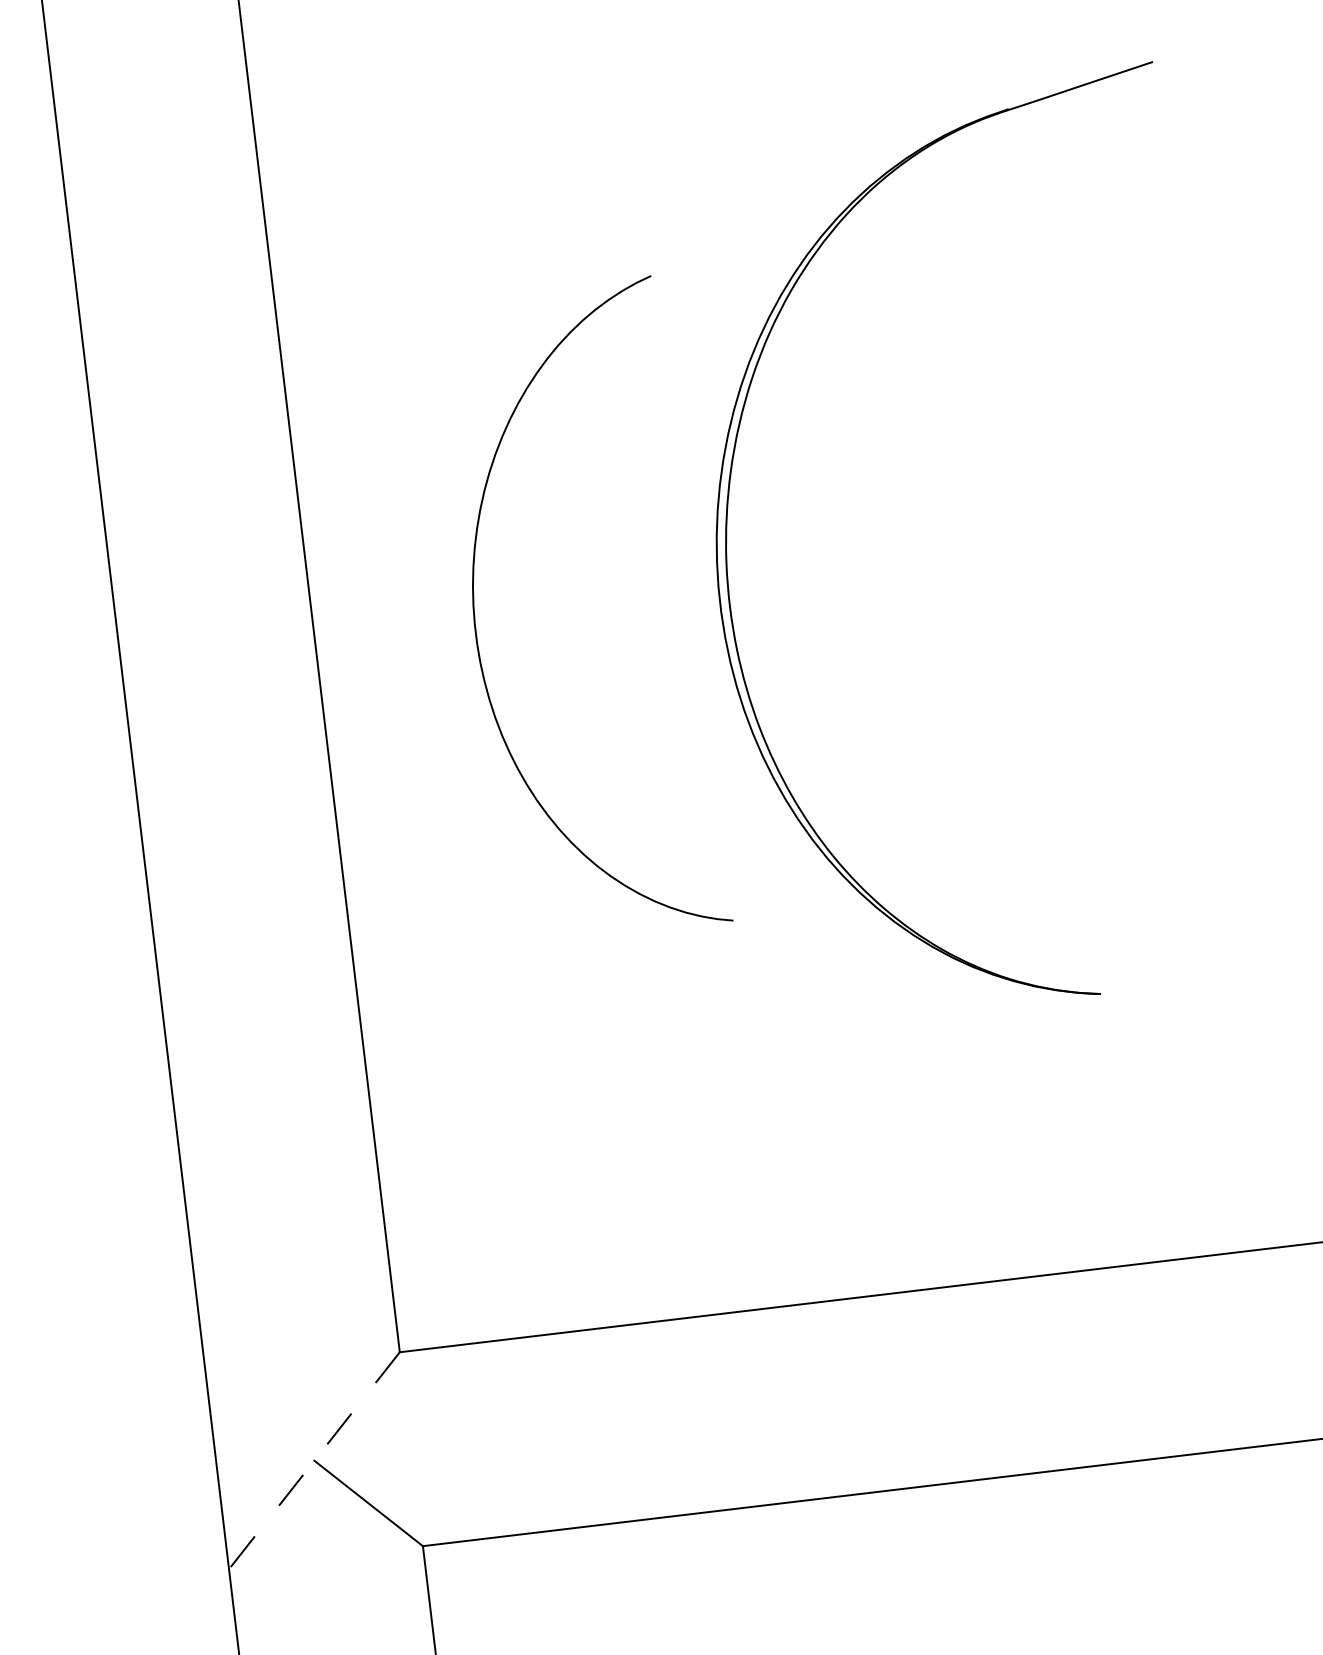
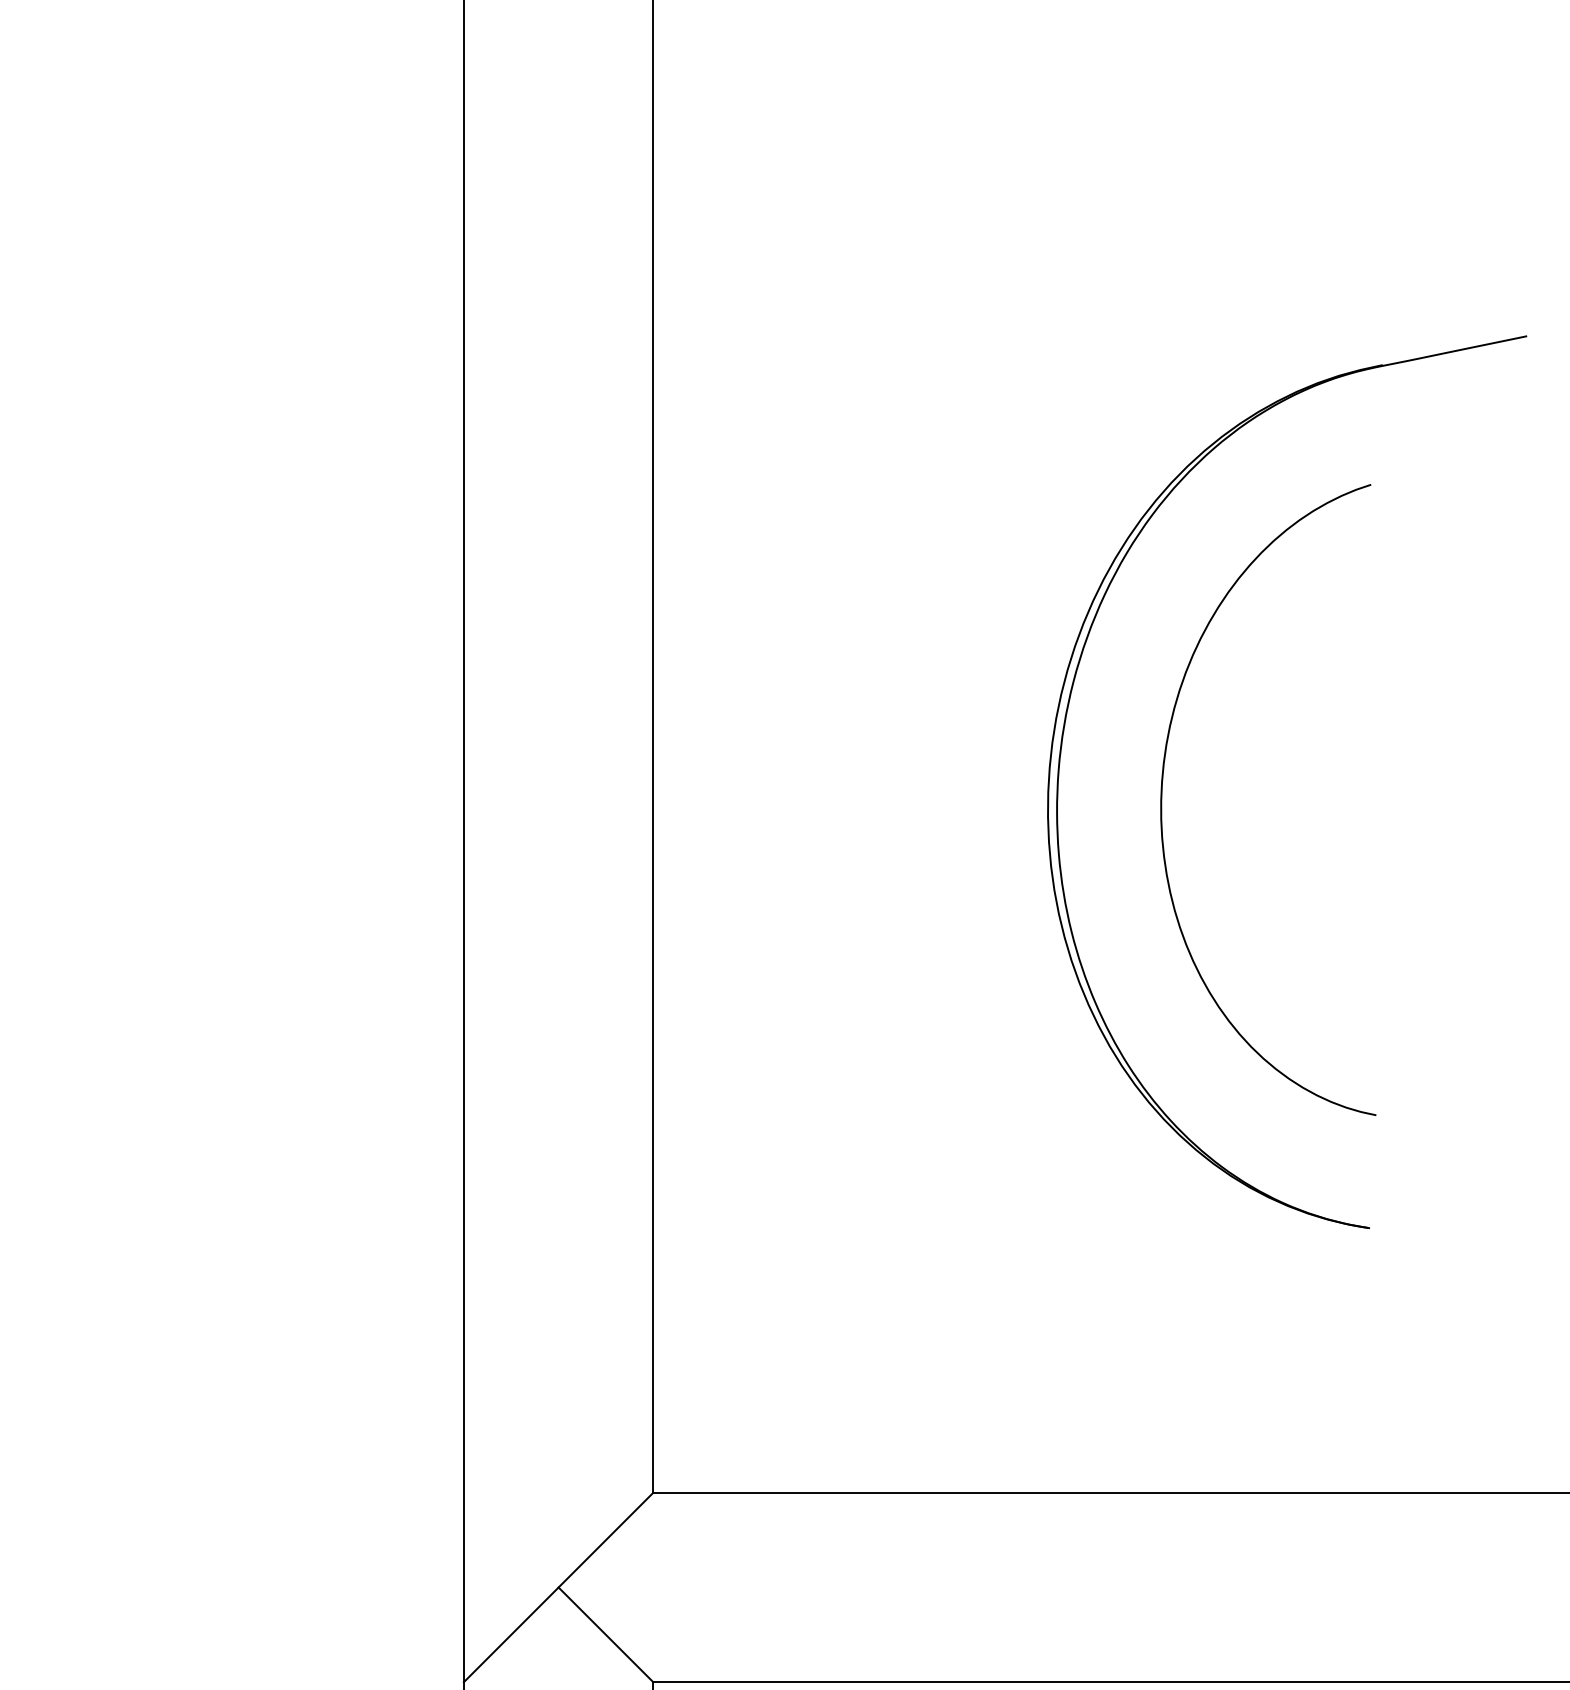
curve: (476, 623) -> (1162, 799), moved
line: (314, 1460) -> (558, 1587), dashed -> solid

